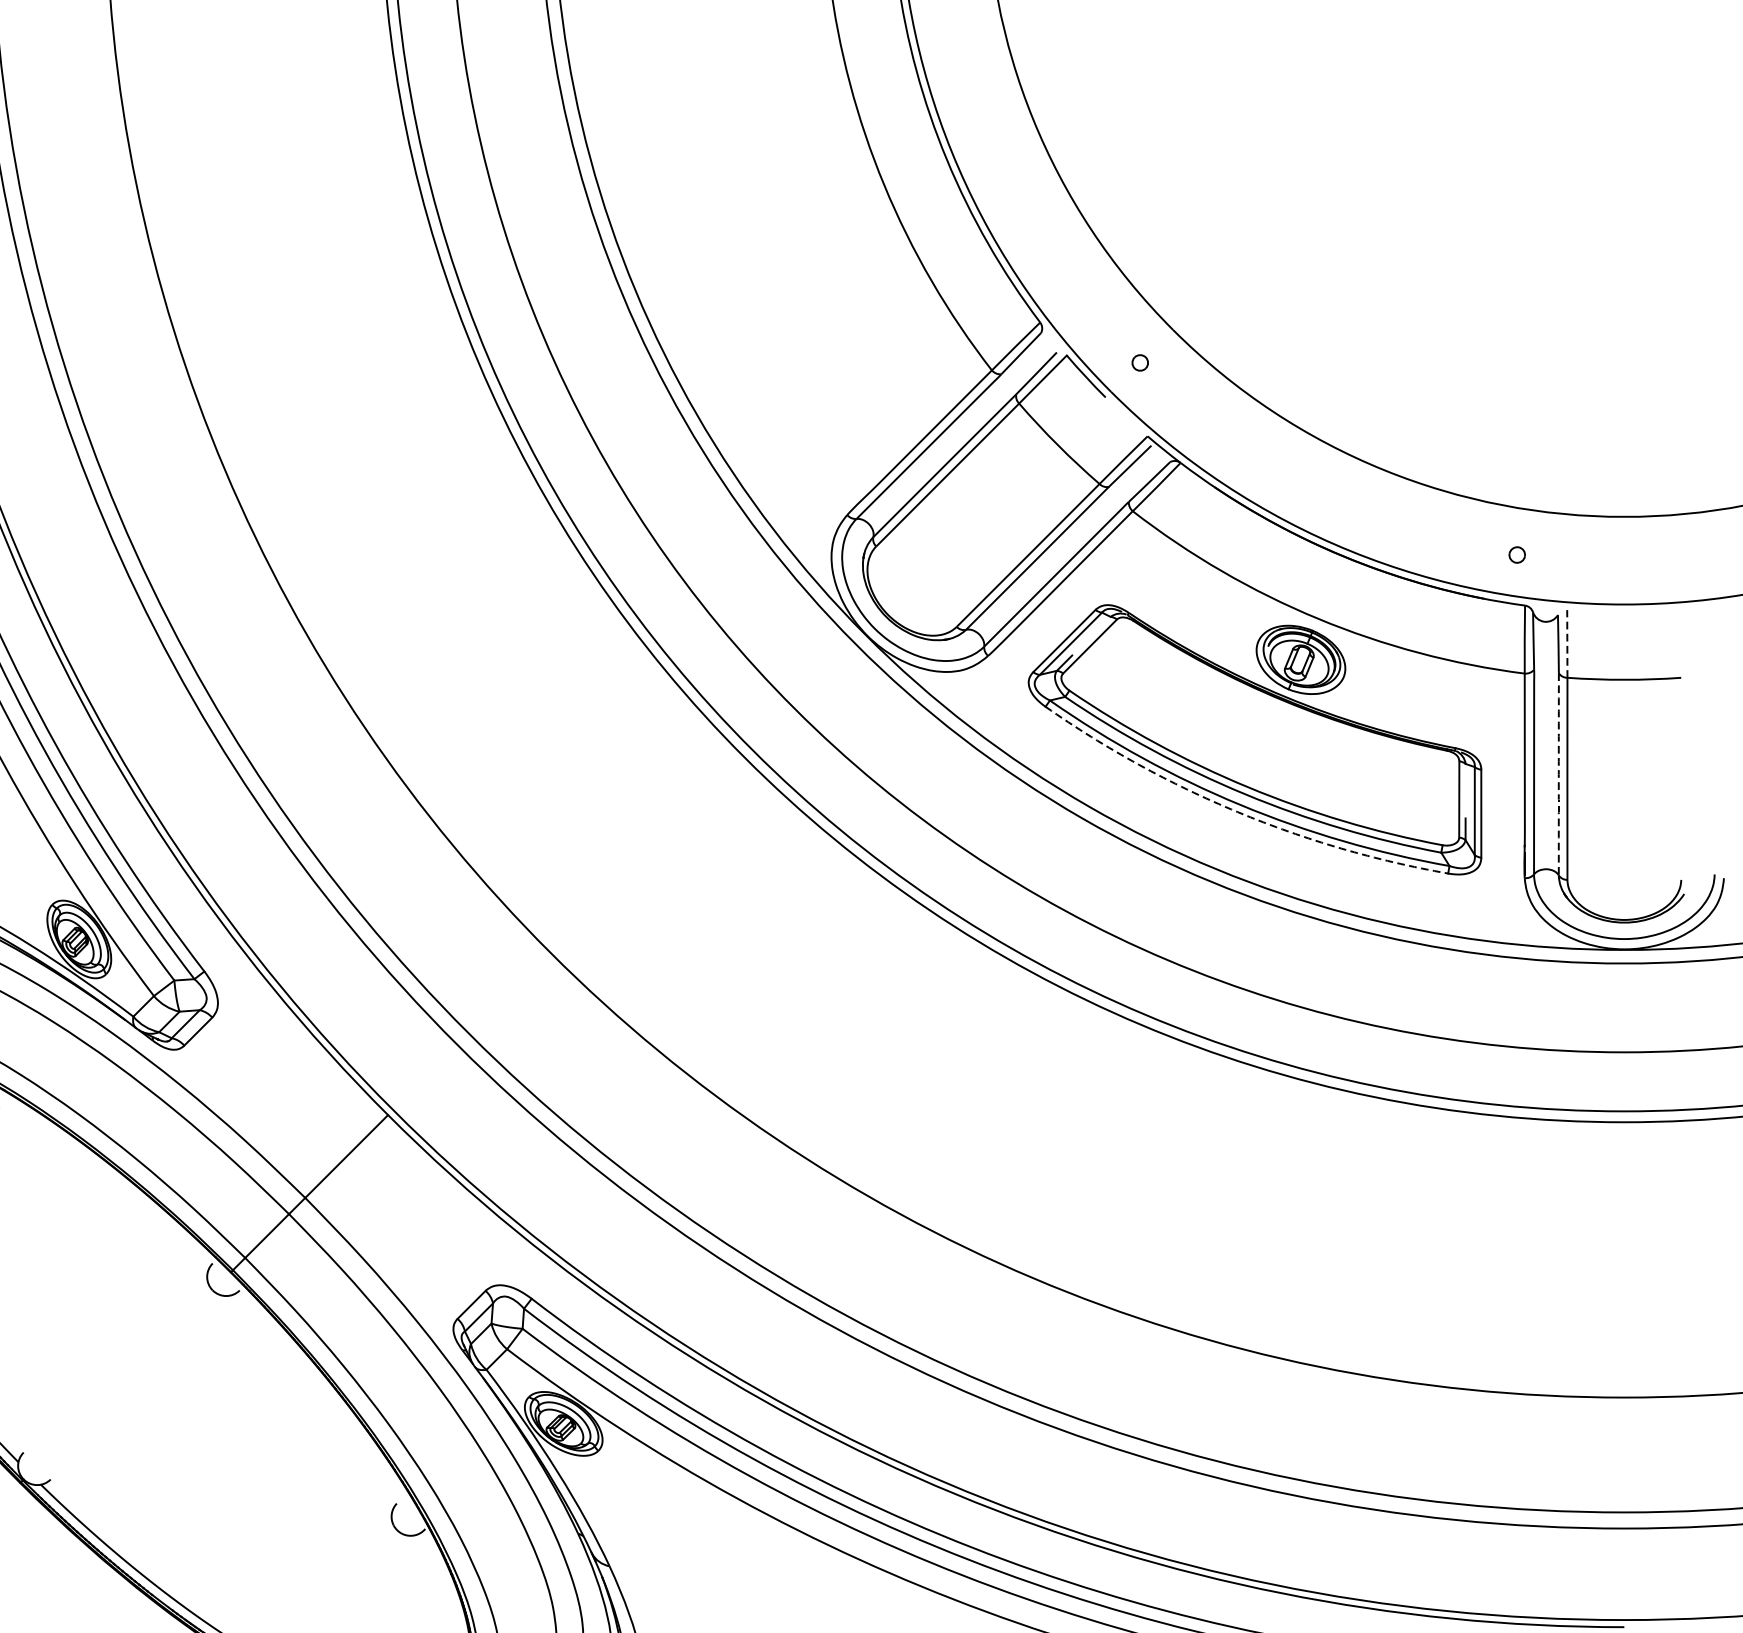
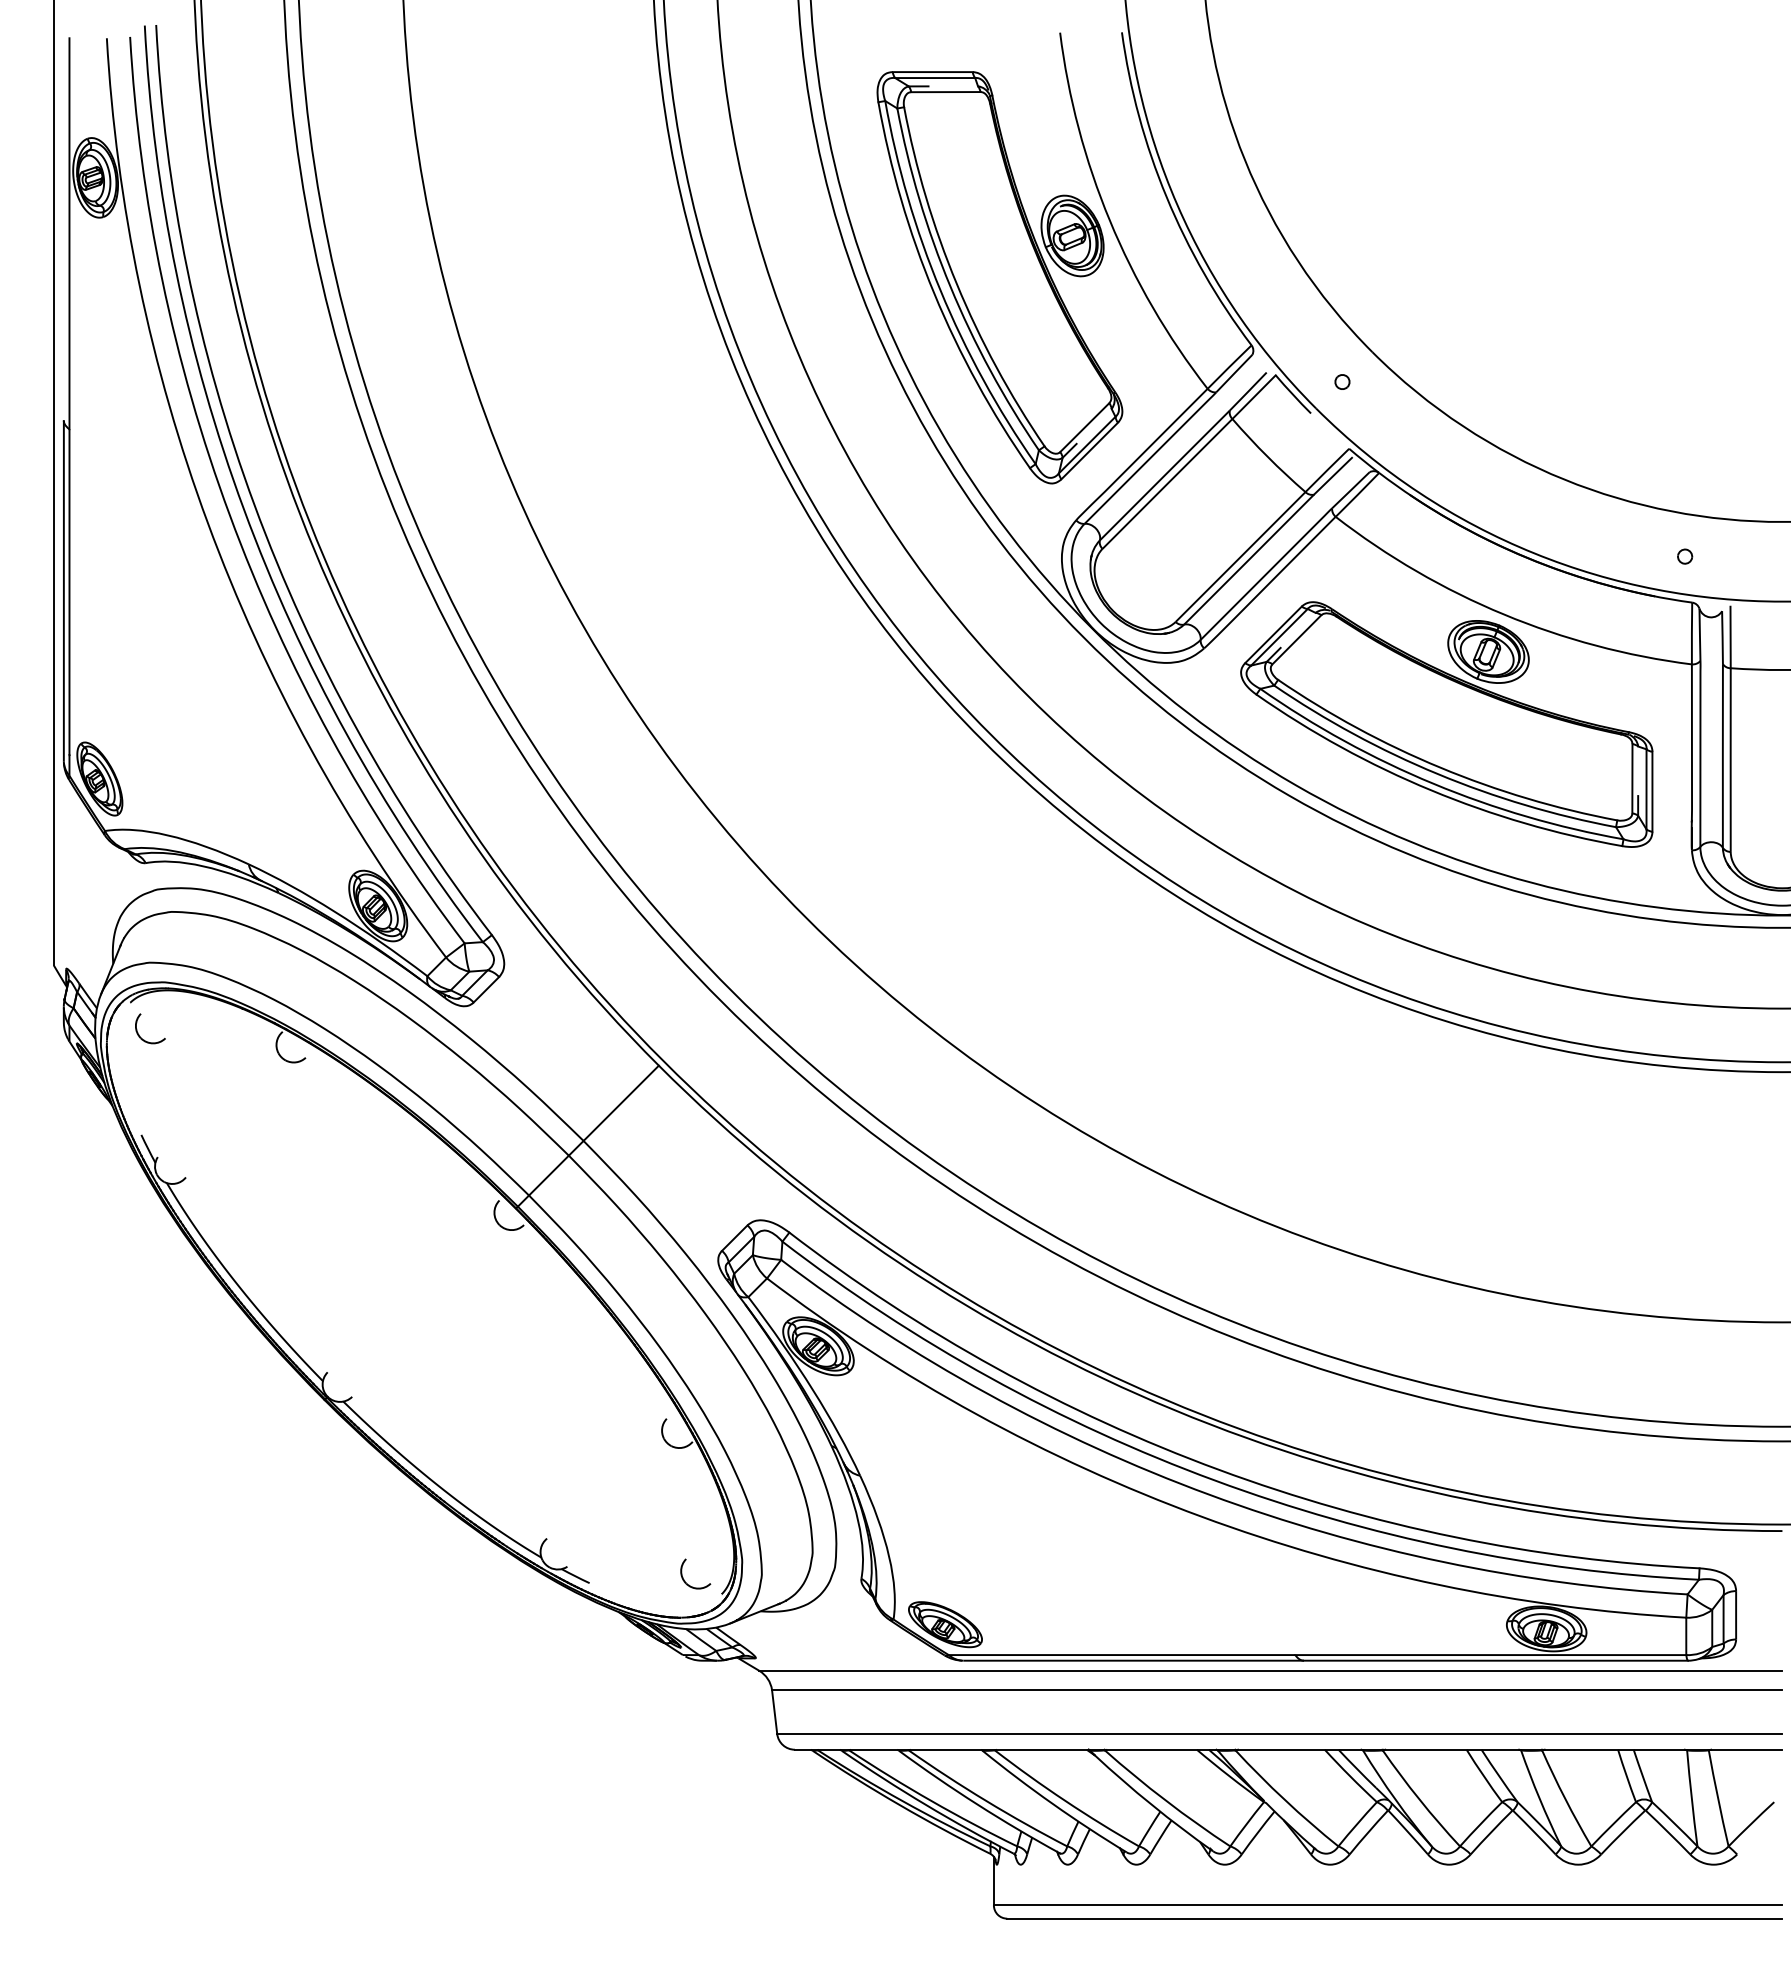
part: (762, 247) -> (999, 277), added
line: (1567, 643) -> (1730, 637), dashed -> solid
arc: (1558, 774) -> (1722, 756), dashed -> solid
arc: (1238, 812) -> (1431, 790), dashed -> solid

